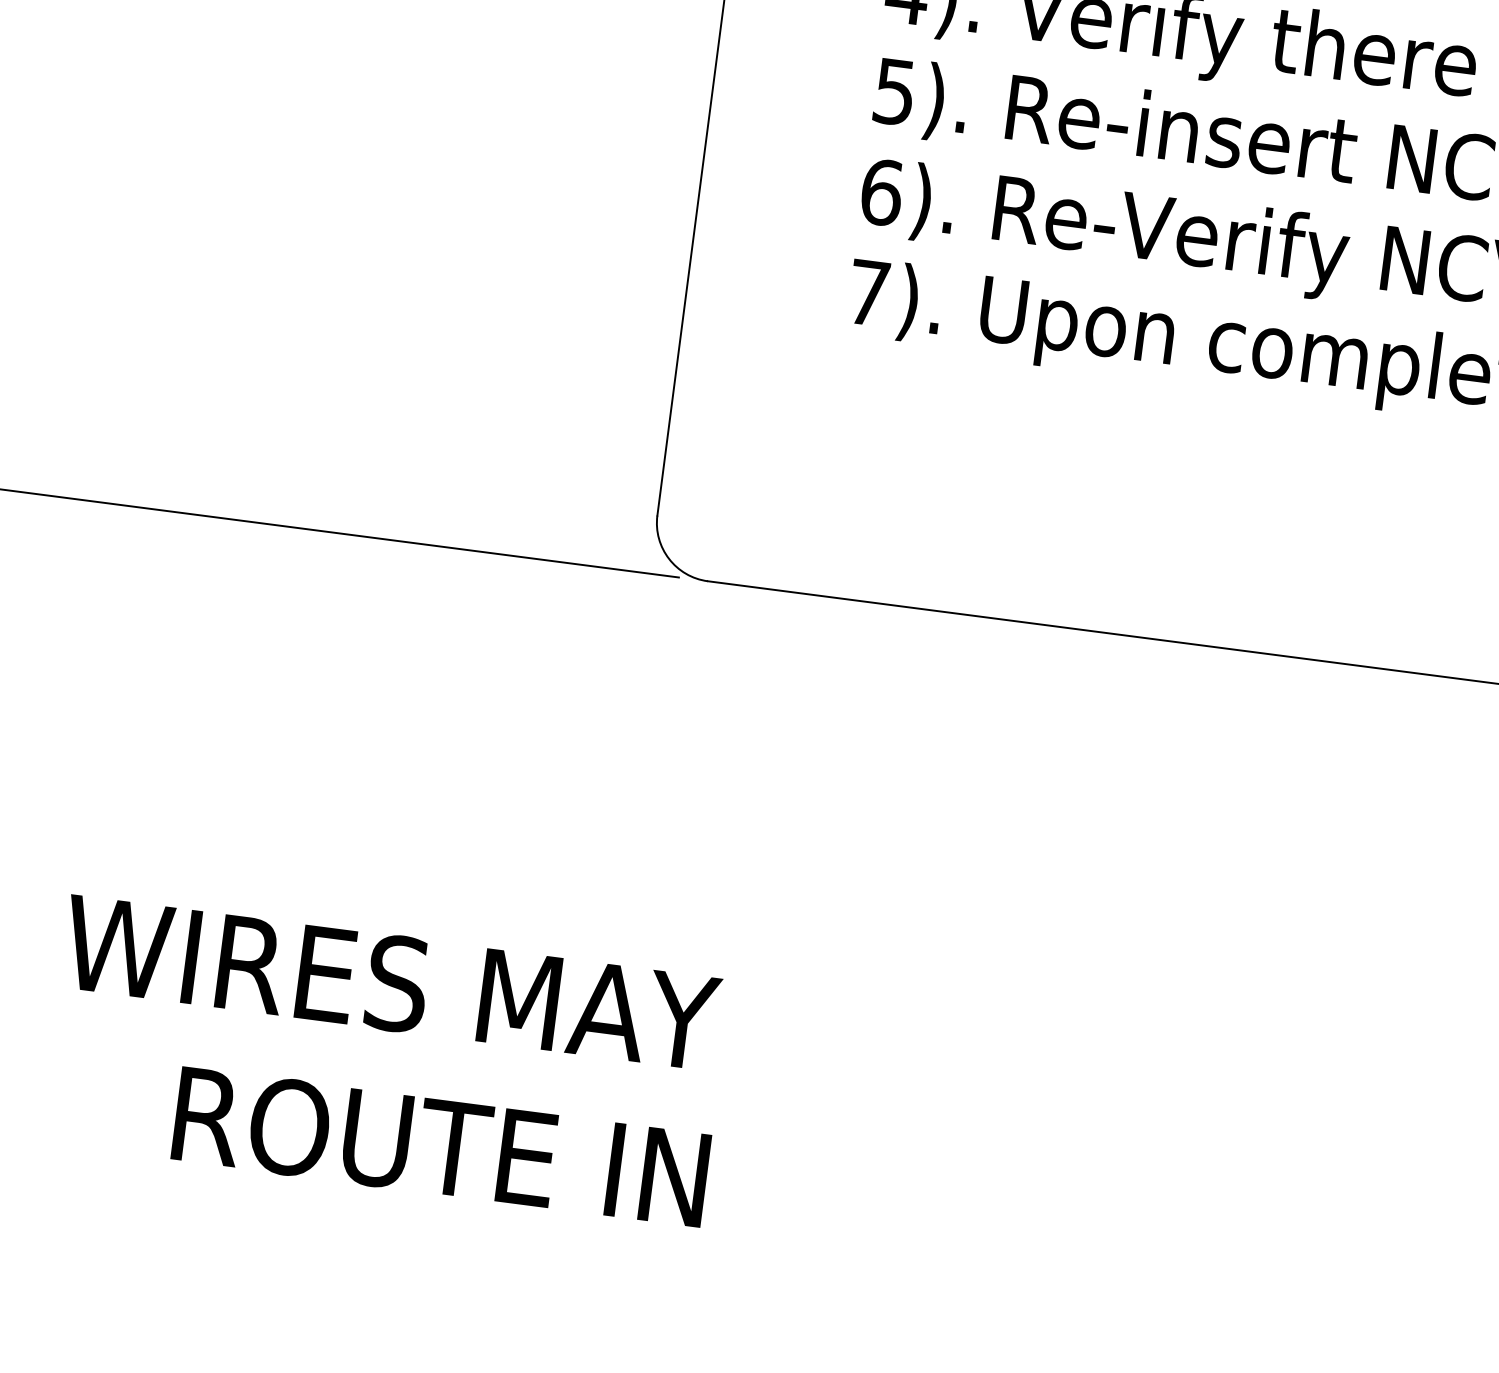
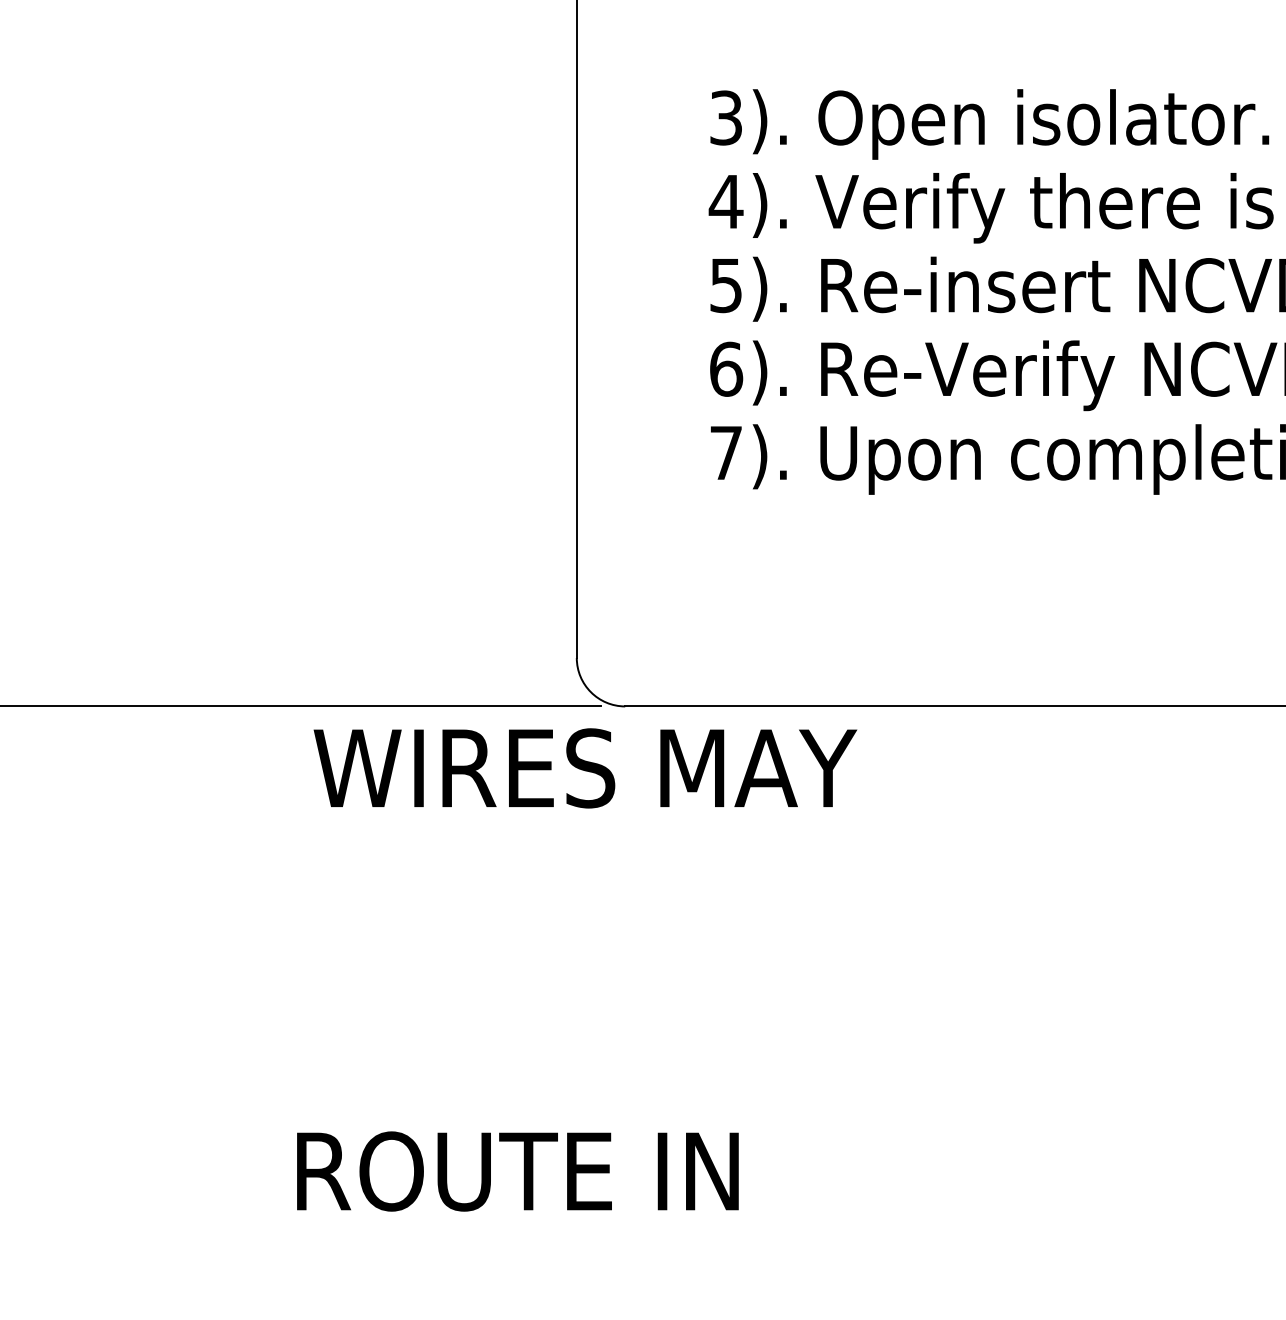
text: (391, 983) -> (585, 768), moved
text: (440, 1147) -> (517, 1171), moved

